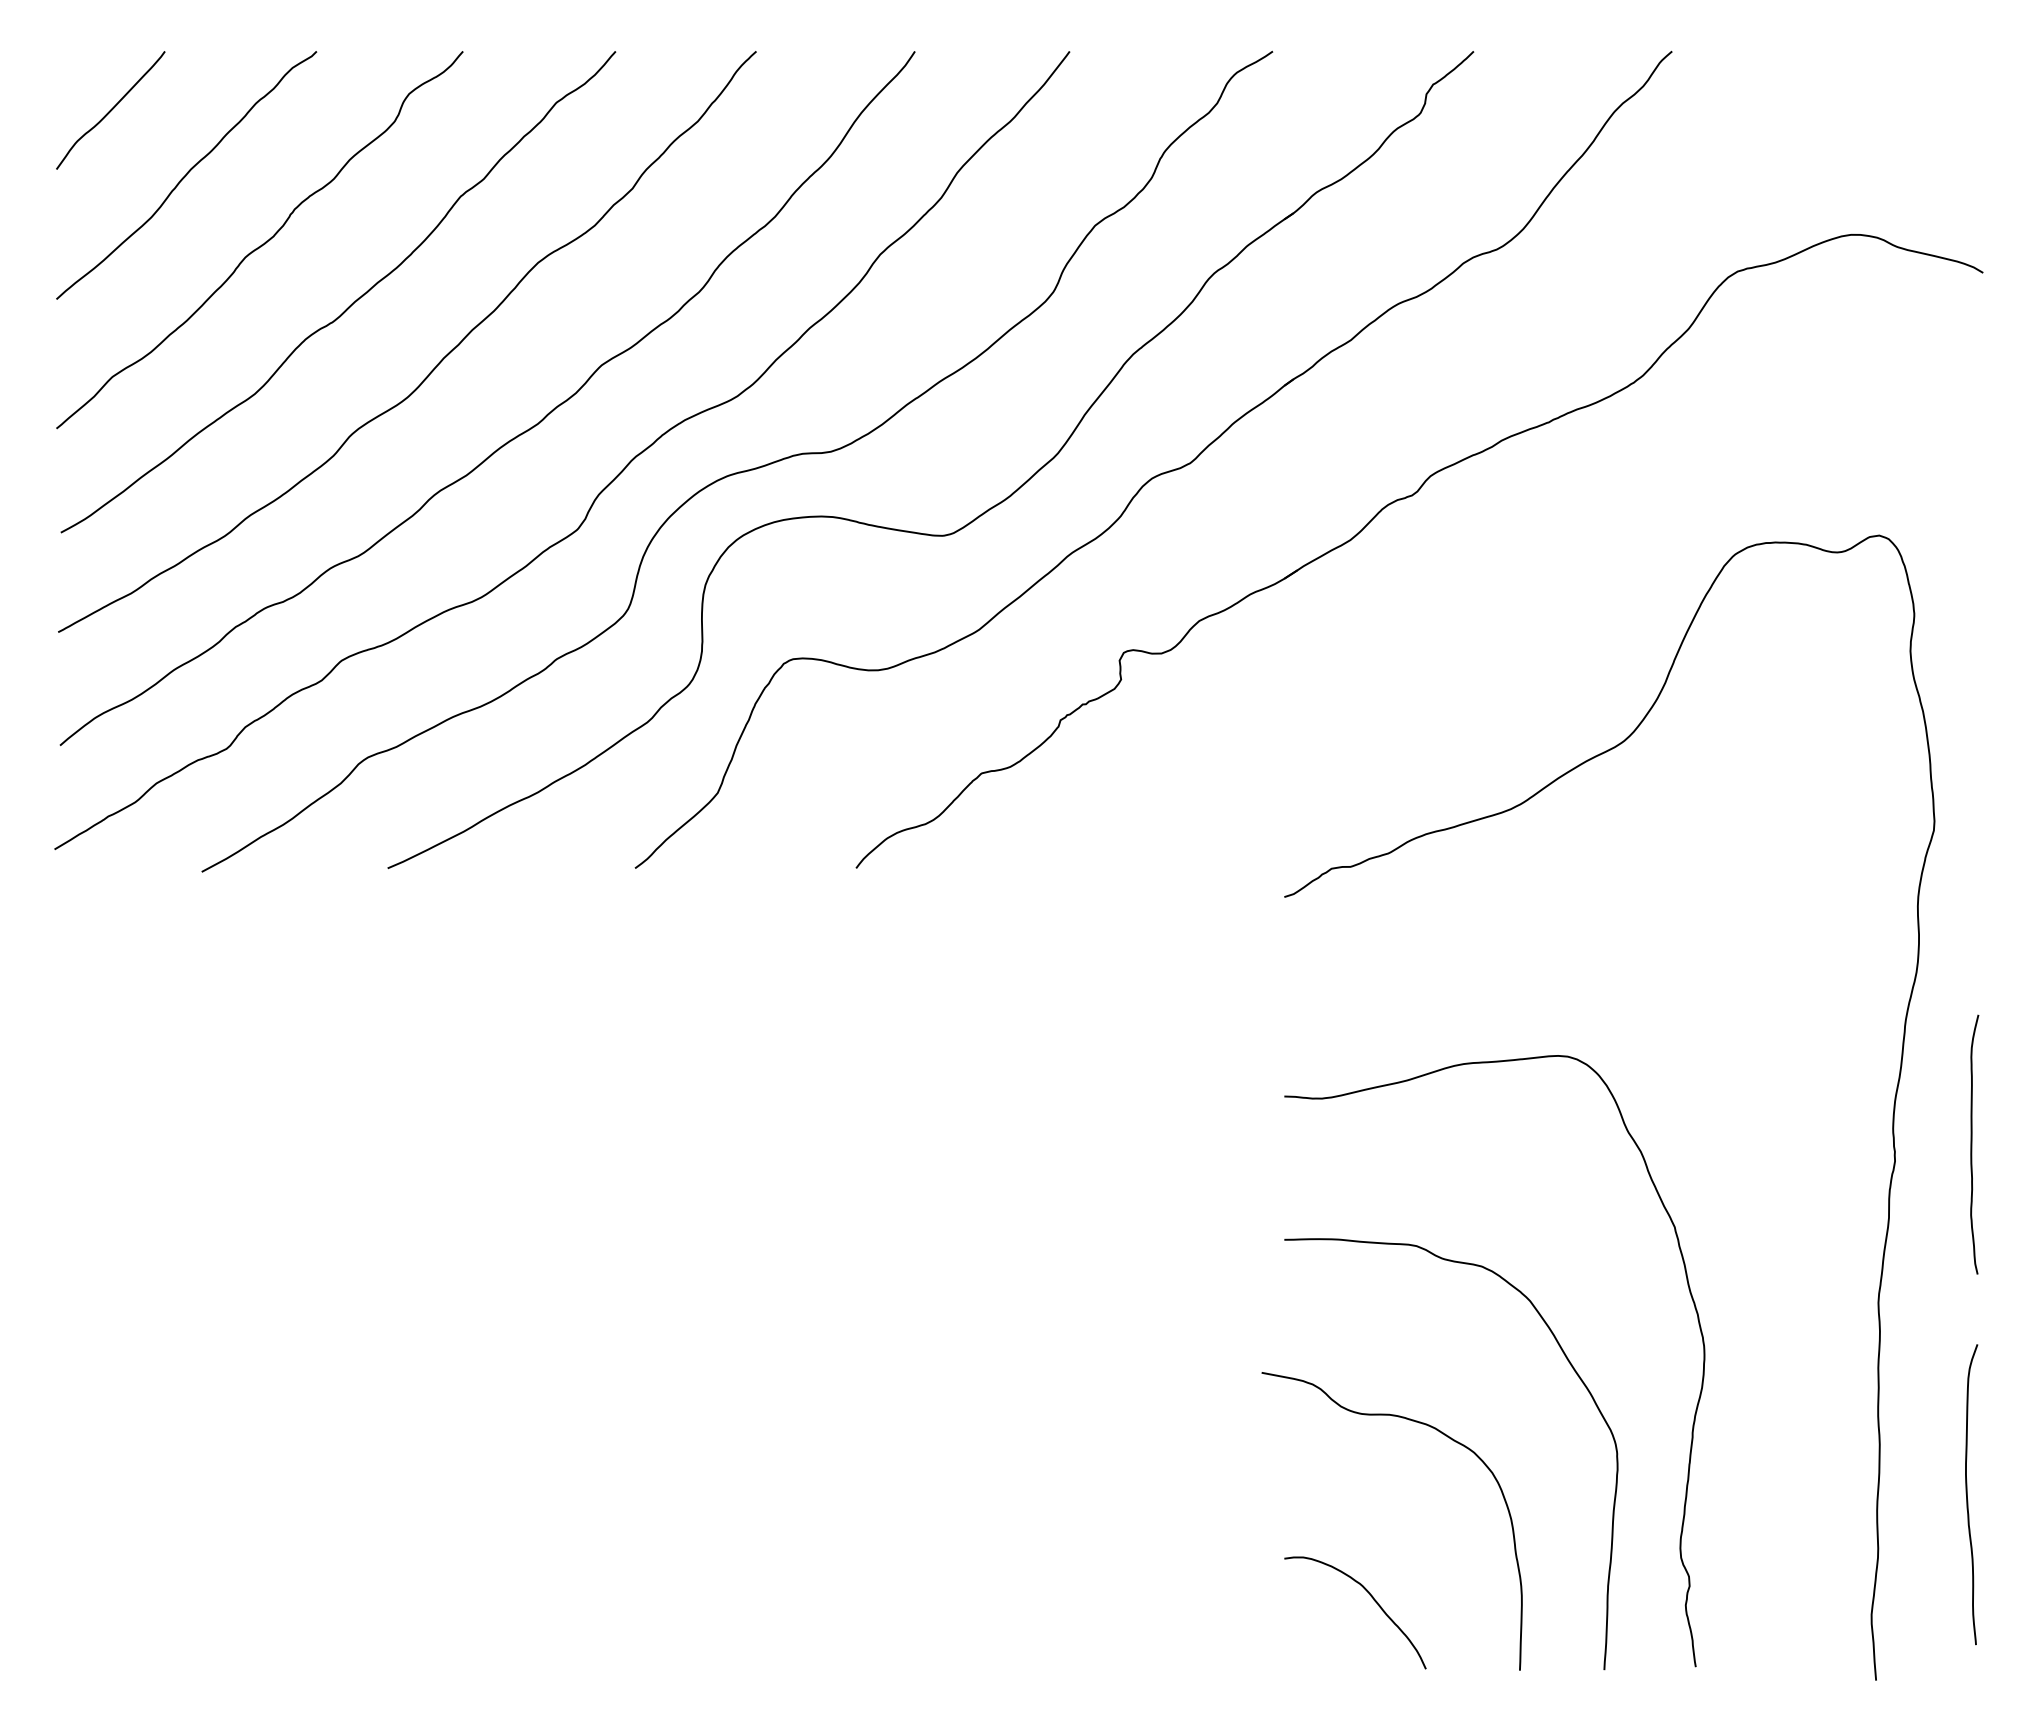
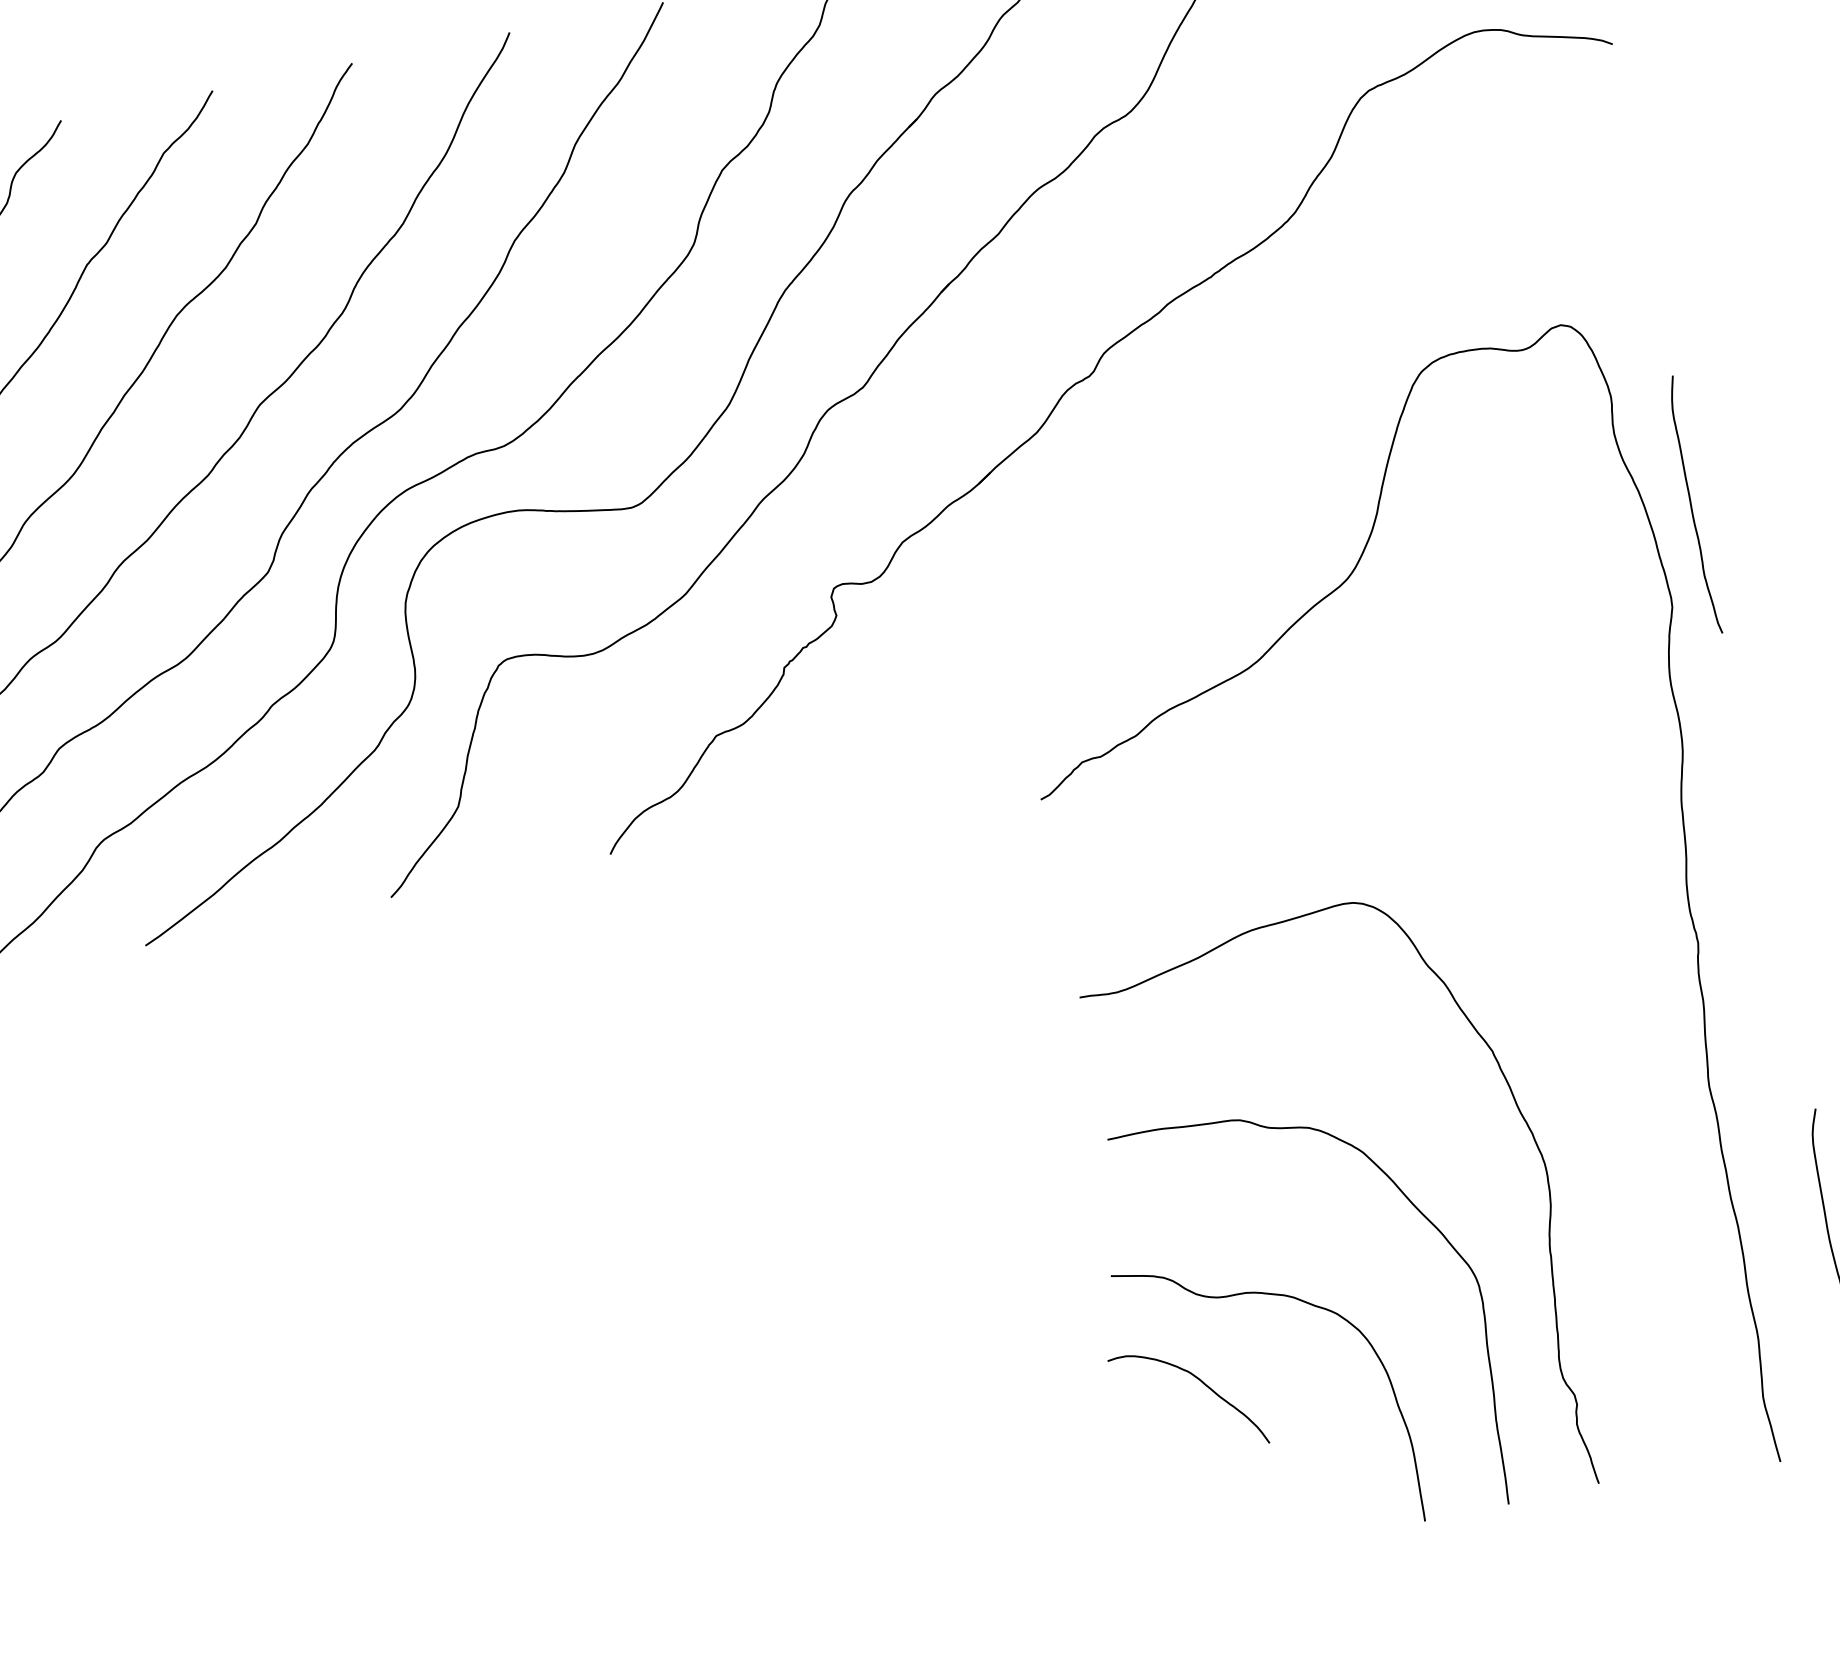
curve: (1972, 1144) -> (1692, 505), moved
curve: (1373, 1600) -> (1204, 1385), moved

